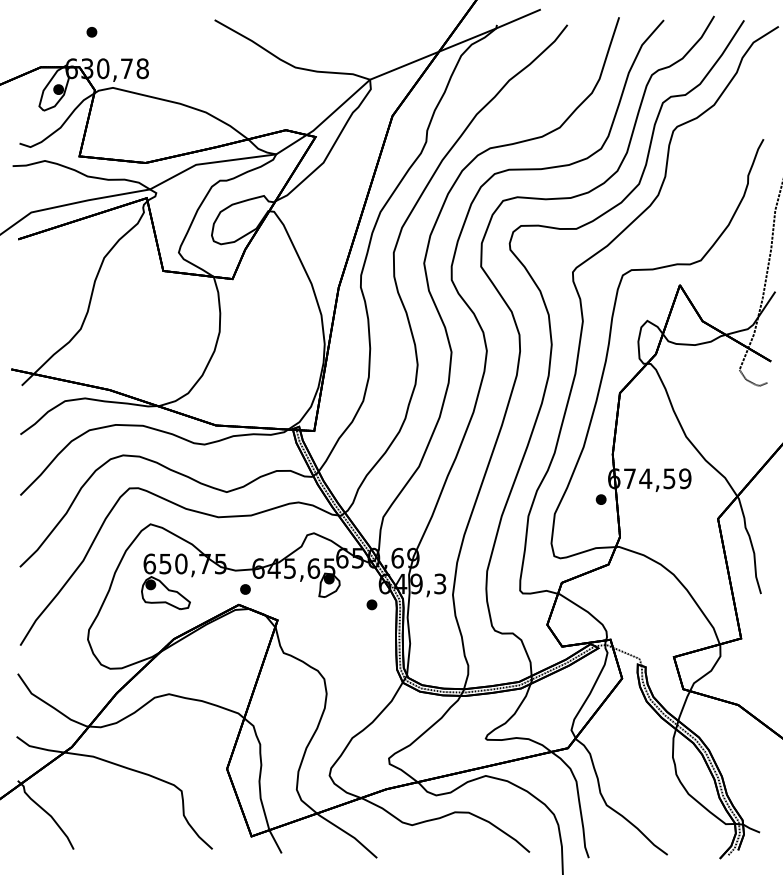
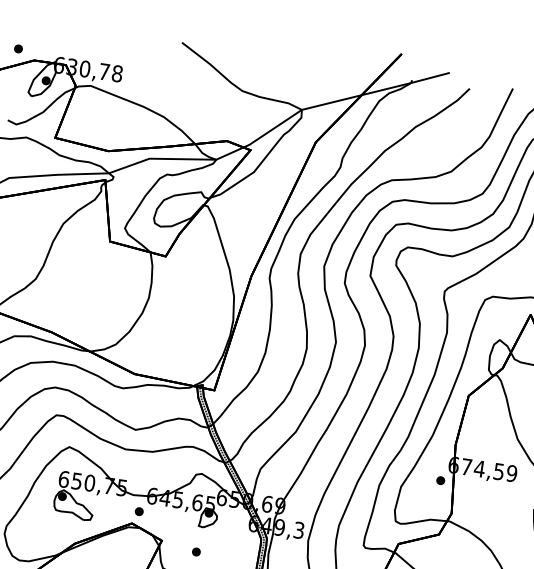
part: (91, 32) -> (18, 49), moved
part: (371, 604) -> (196, 551), moved

